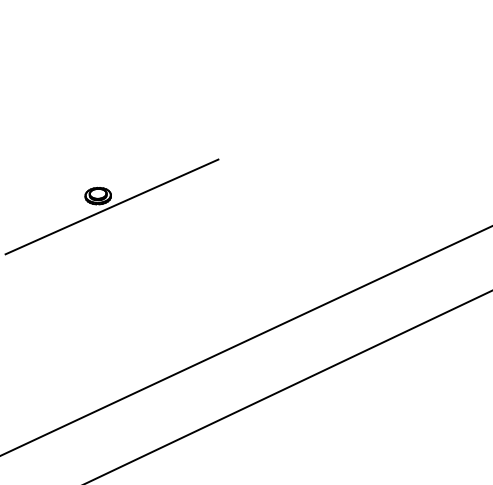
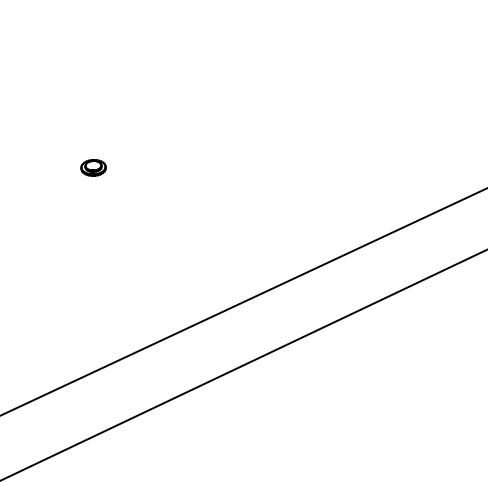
line: (111, 207) -> (106, 178), removed

